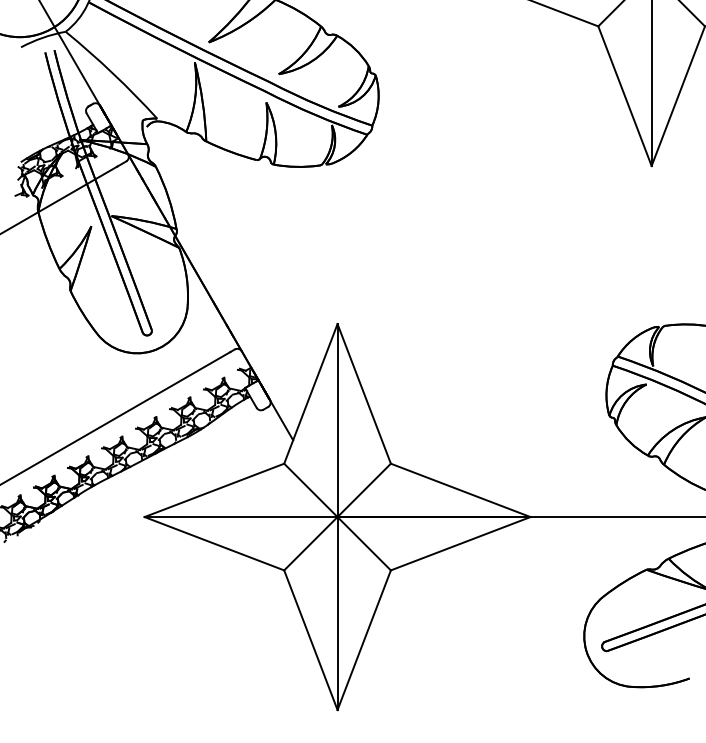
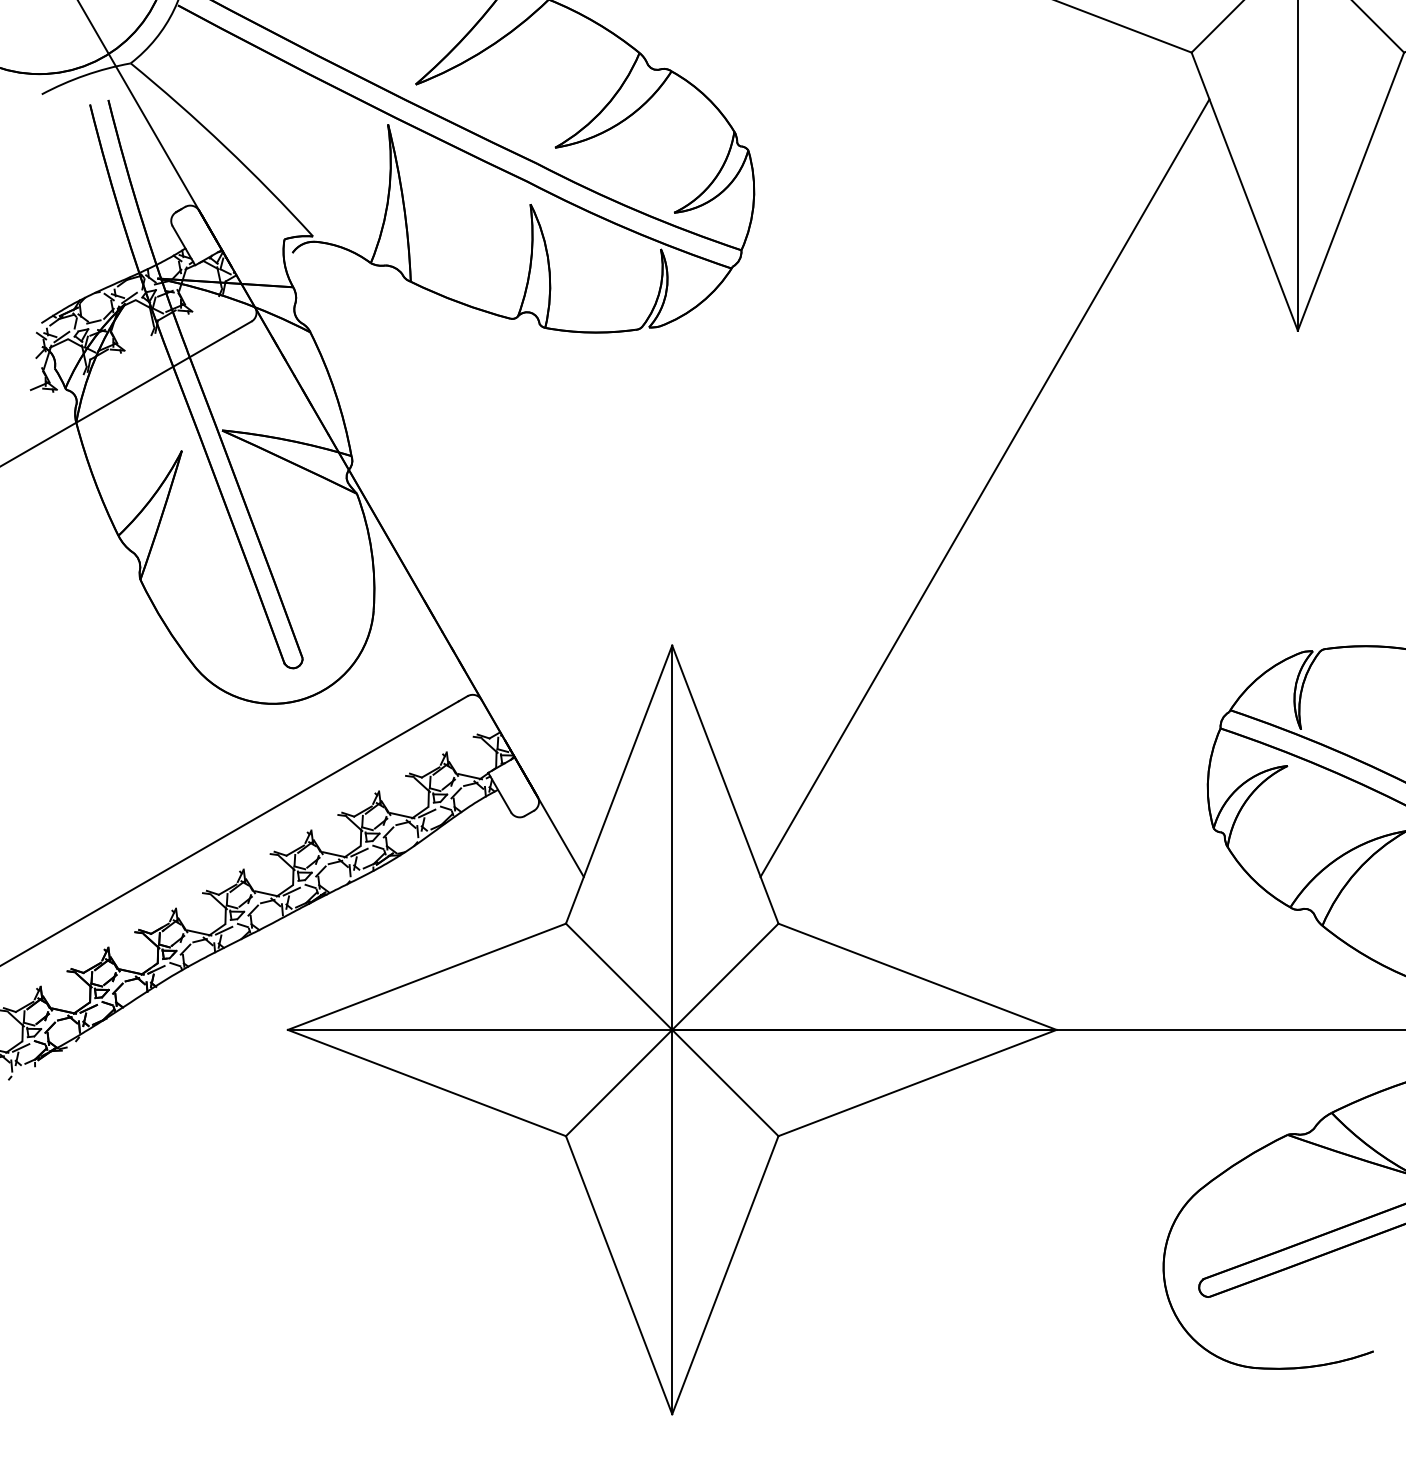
line: (494, 244) -> (984, 487), added

